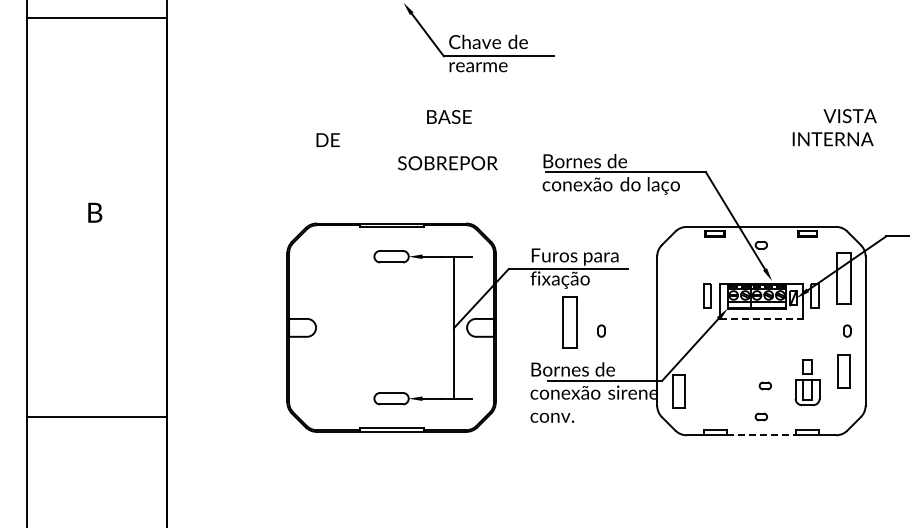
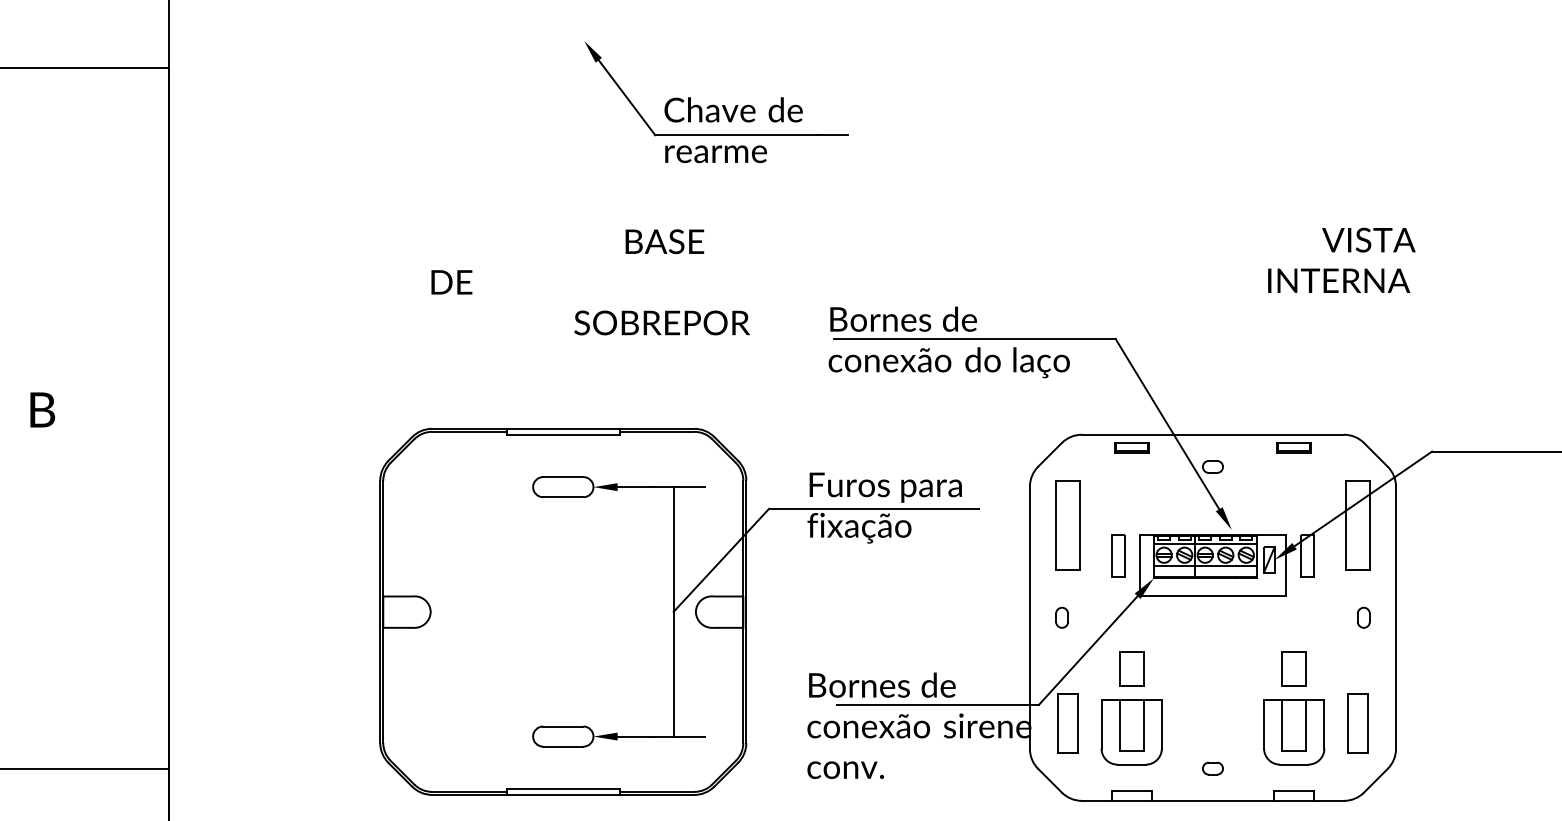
line: (761, 318) -> (1213, 595), dashed -> solid
part: (569, 322) -> (1067, 525), moved
part: (601, 330) -> (1062, 616), moved
part: (843, 371) -> (1357, 723), moved
part: (715, 382) -> (1132, 708), added
part: (807, 382) -> (1293, 708), size x1.43
part: (764, 385) -> (1218, 713), removed
line: (761, 435) -> (1213, 801), dashed -> solid

